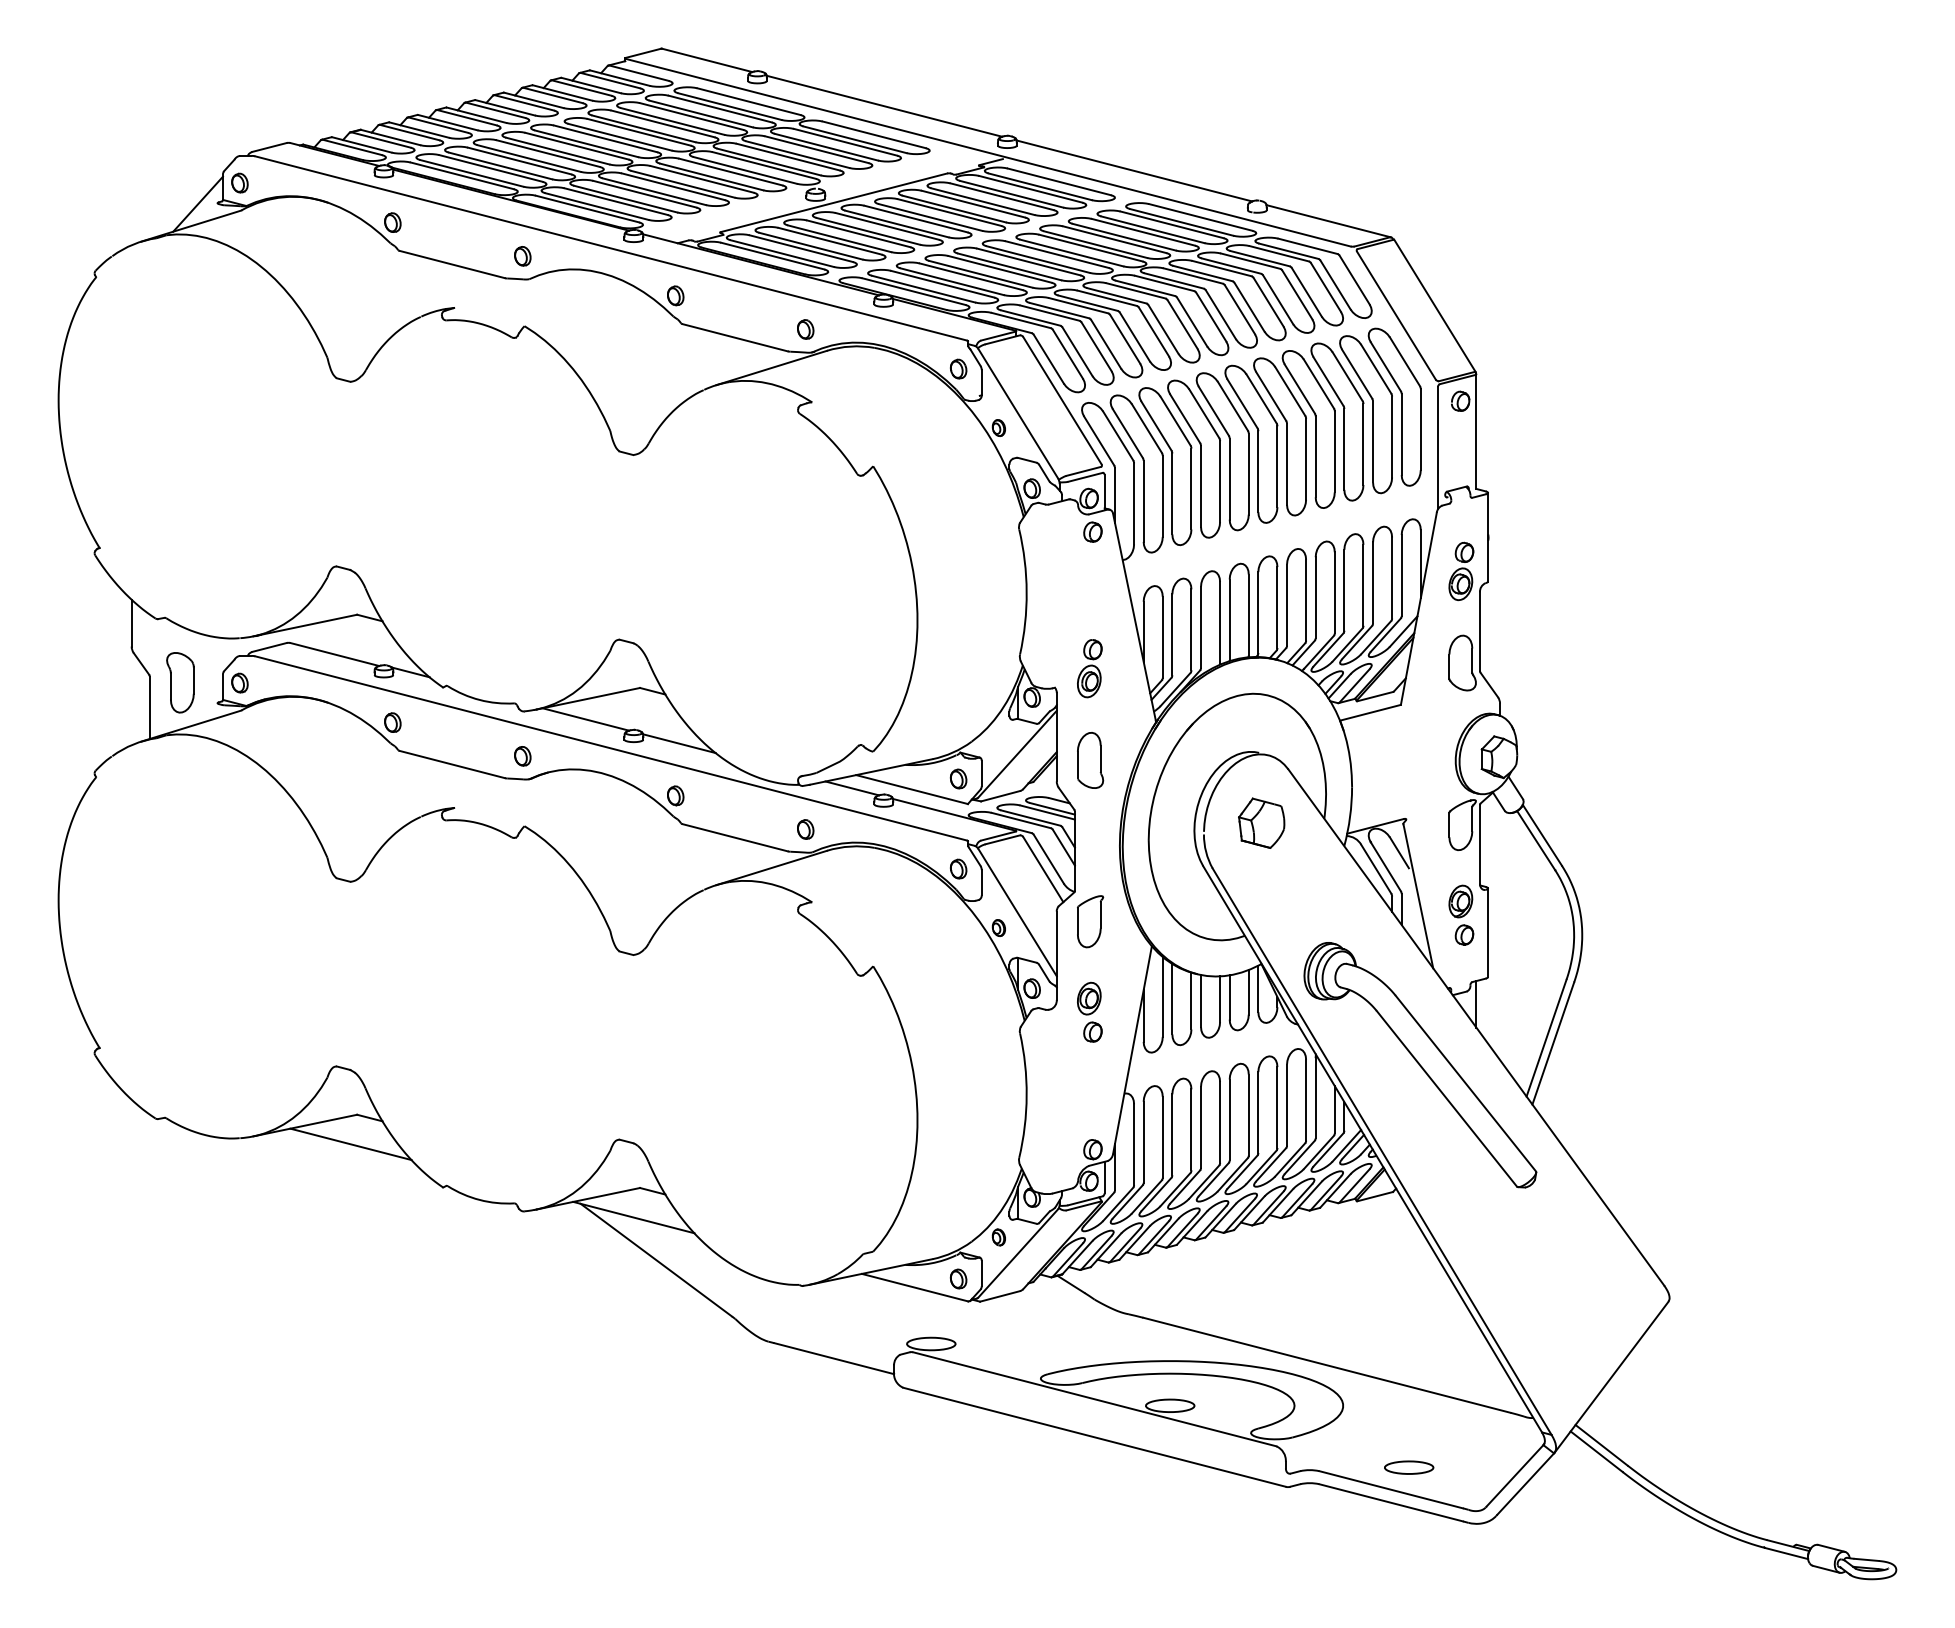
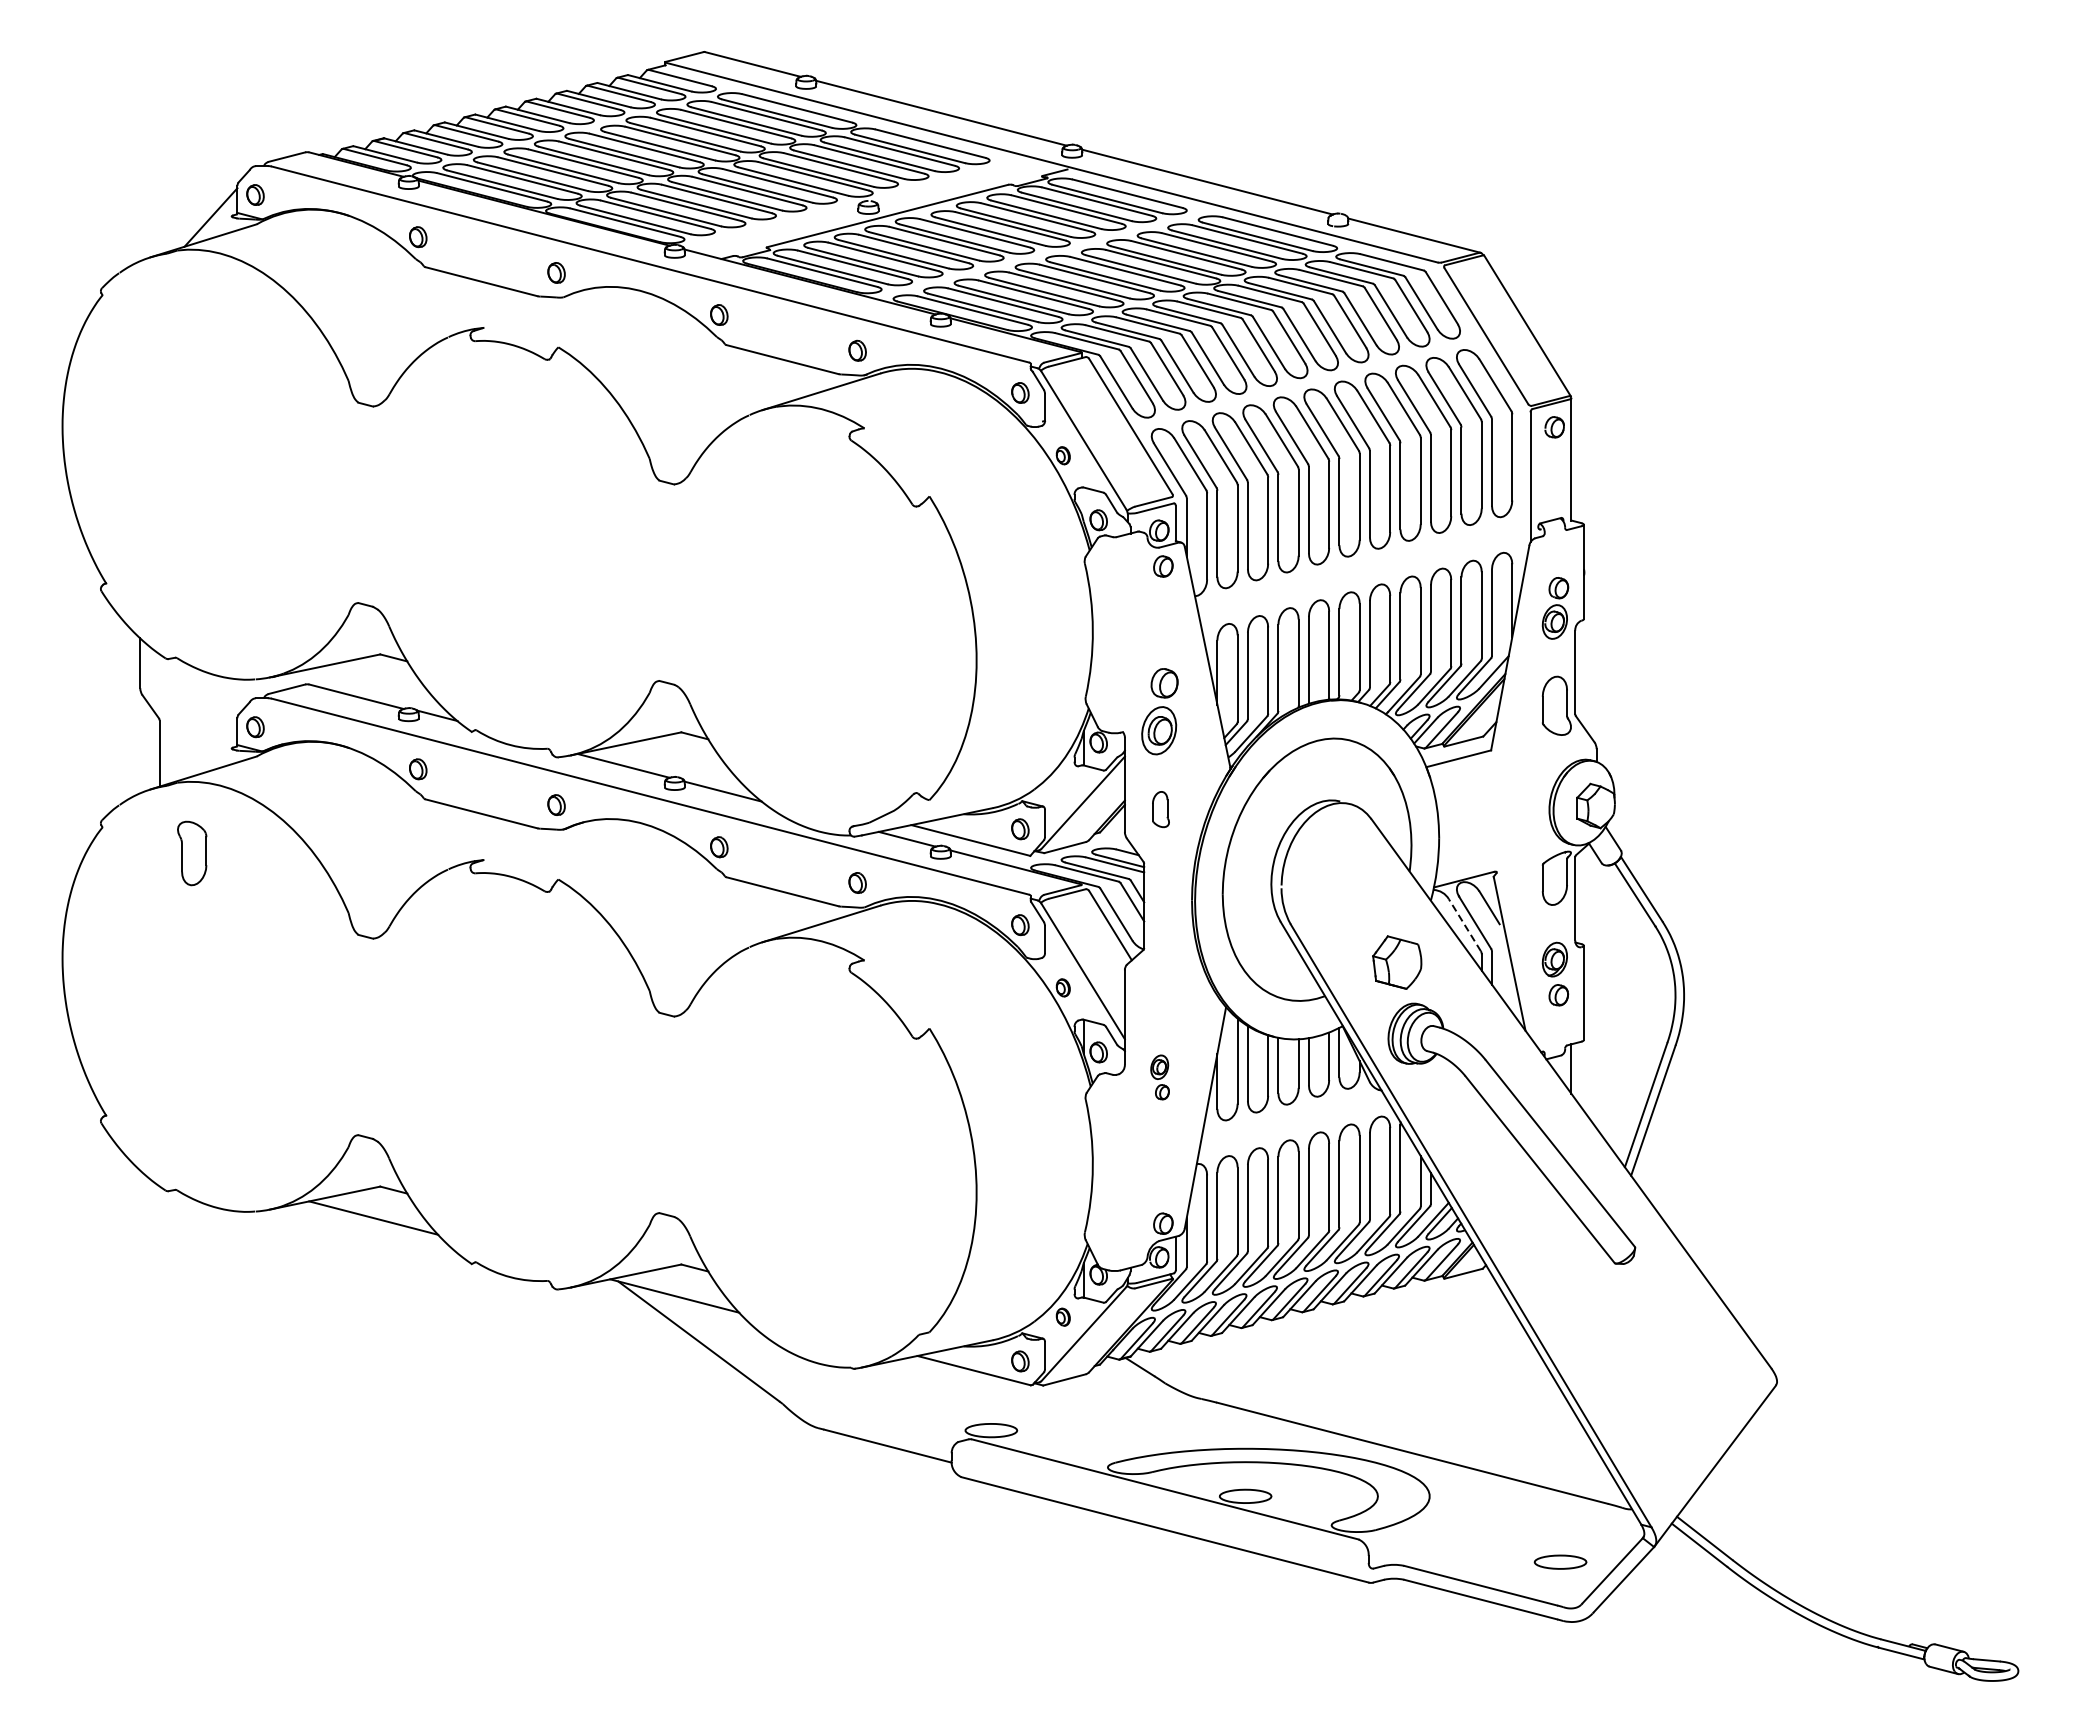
part: (1089, 668) -> (1159, 711), size x1.4
part: (180, 682) -> (192, 853), moved
part: (1090, 760) -> (1160, 809), size x0.6
part: (1261, 822) -> (1397, 961), moved
line: (1376, 869) -> (1465, 925), solid -> dashed
part: (1090, 921) -> (1160, 980), removed
part: (1089, 1011) -> (1159, 1076), size x0.7
part: (1409, 1467) -> (1560, 1562), moved

